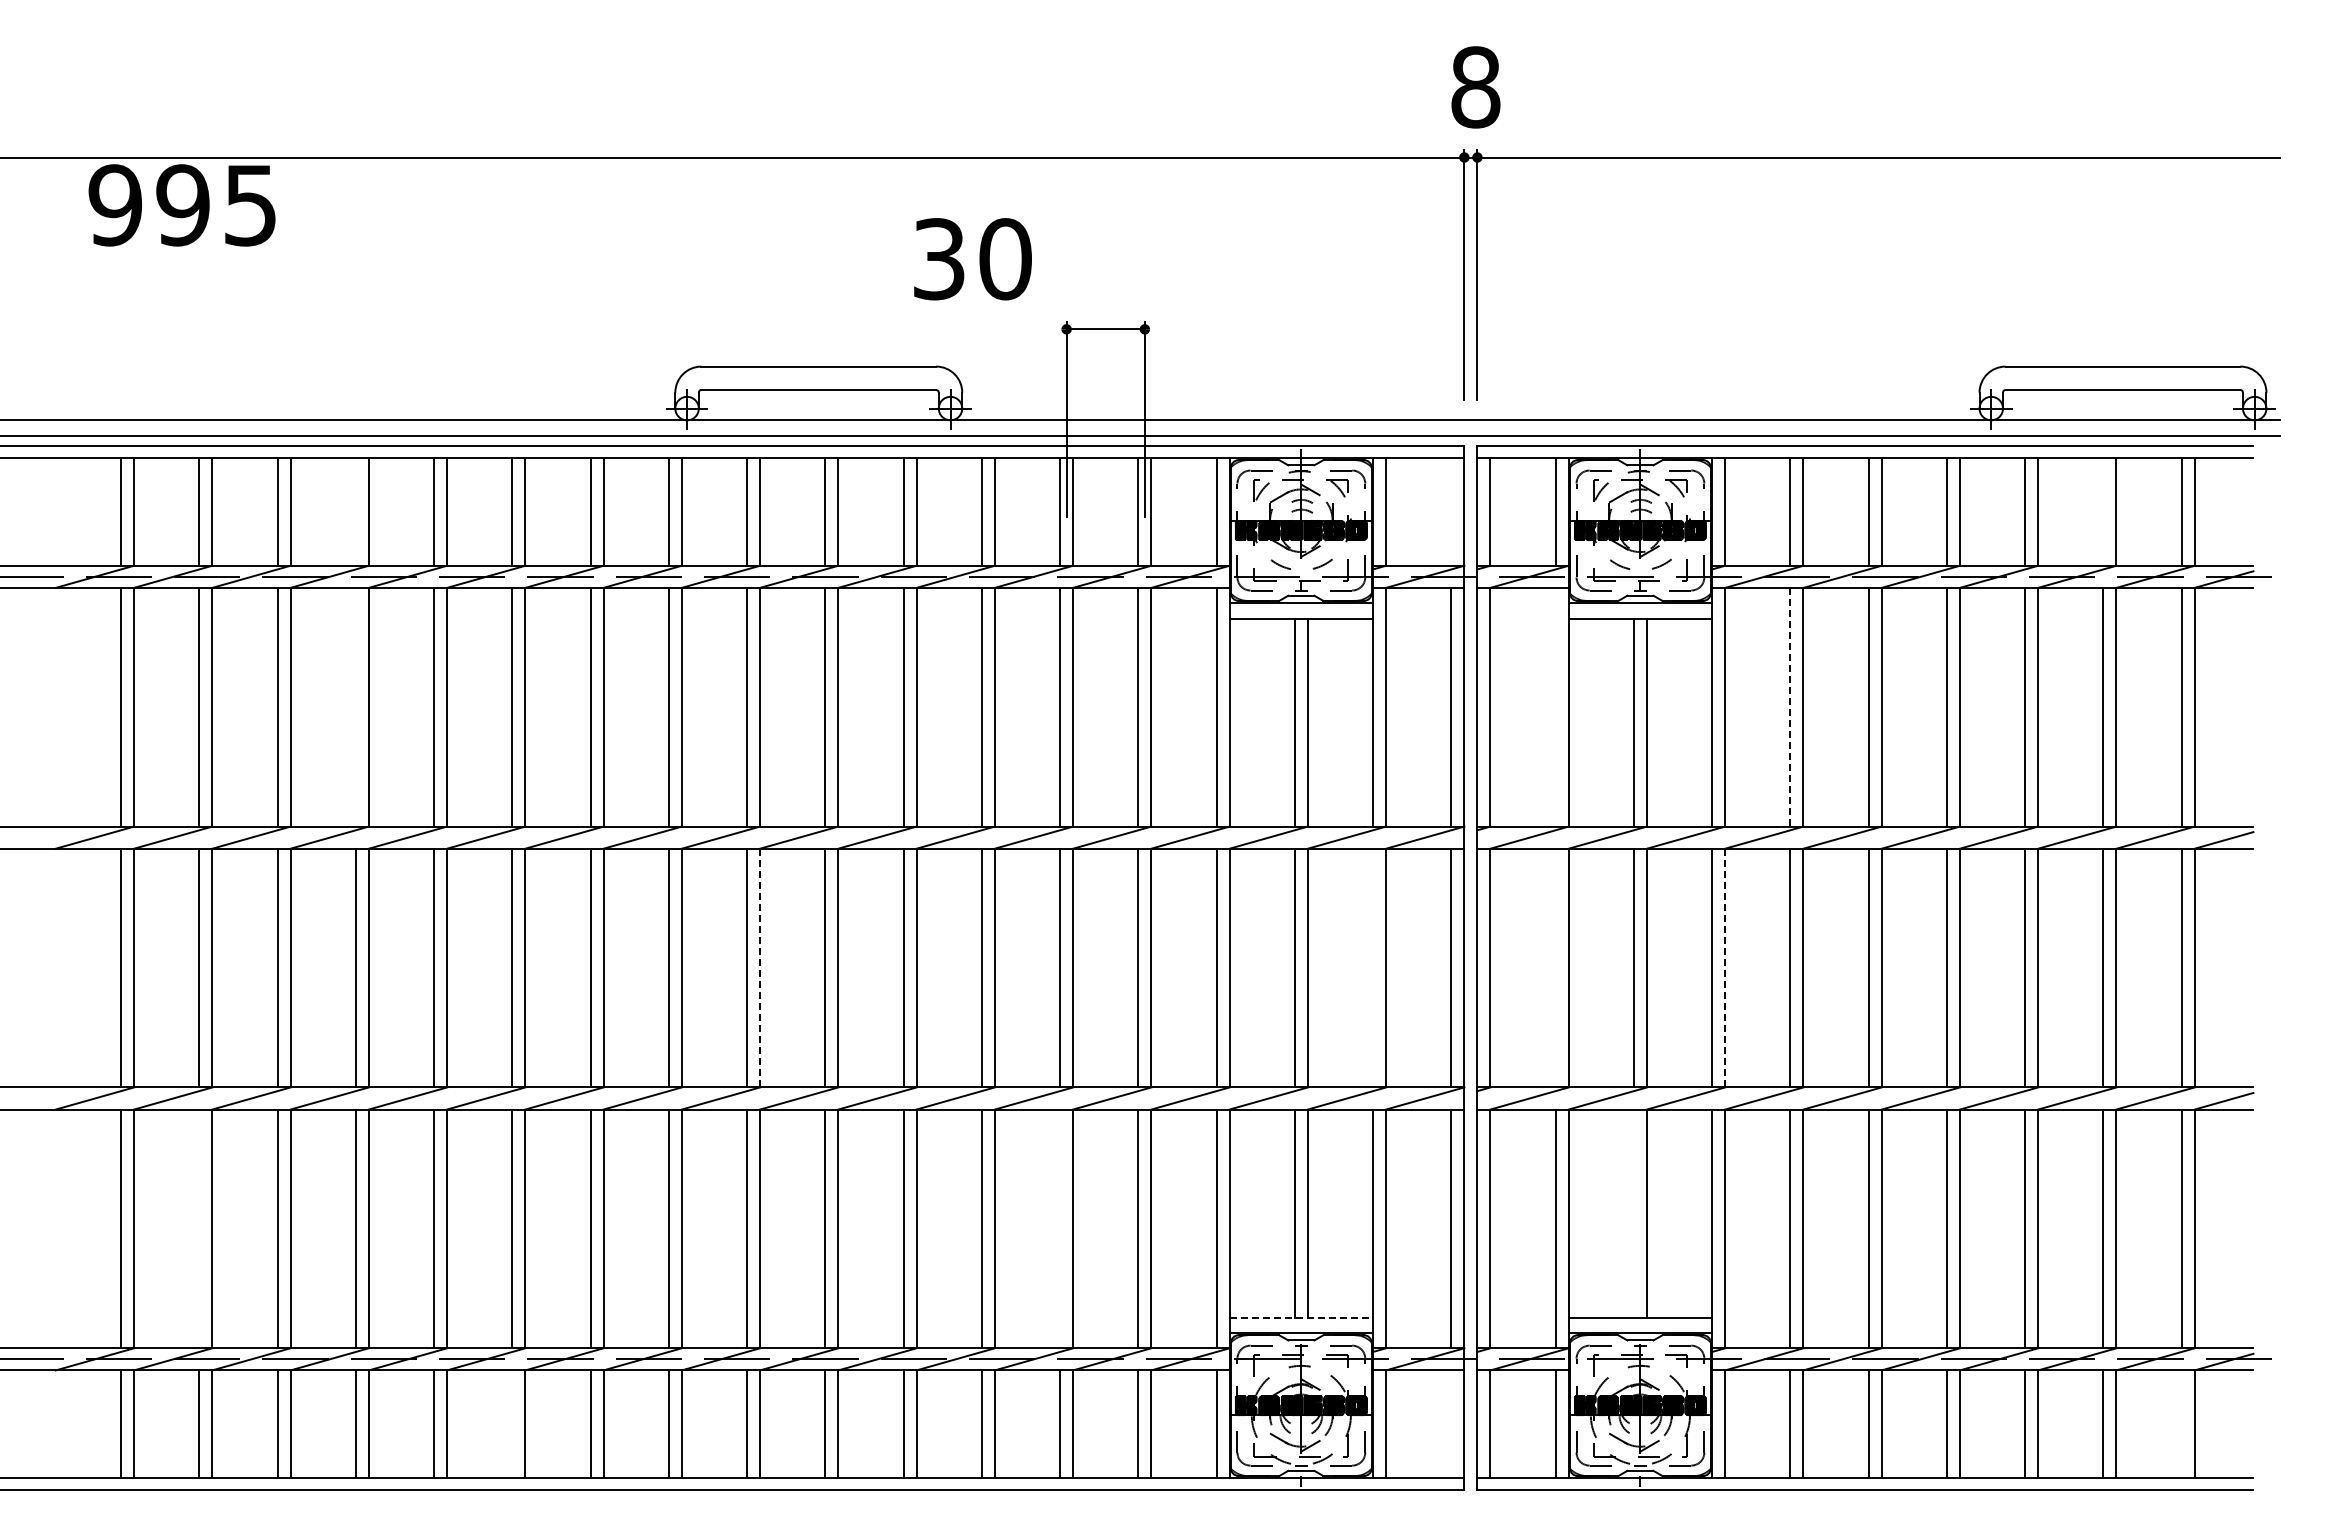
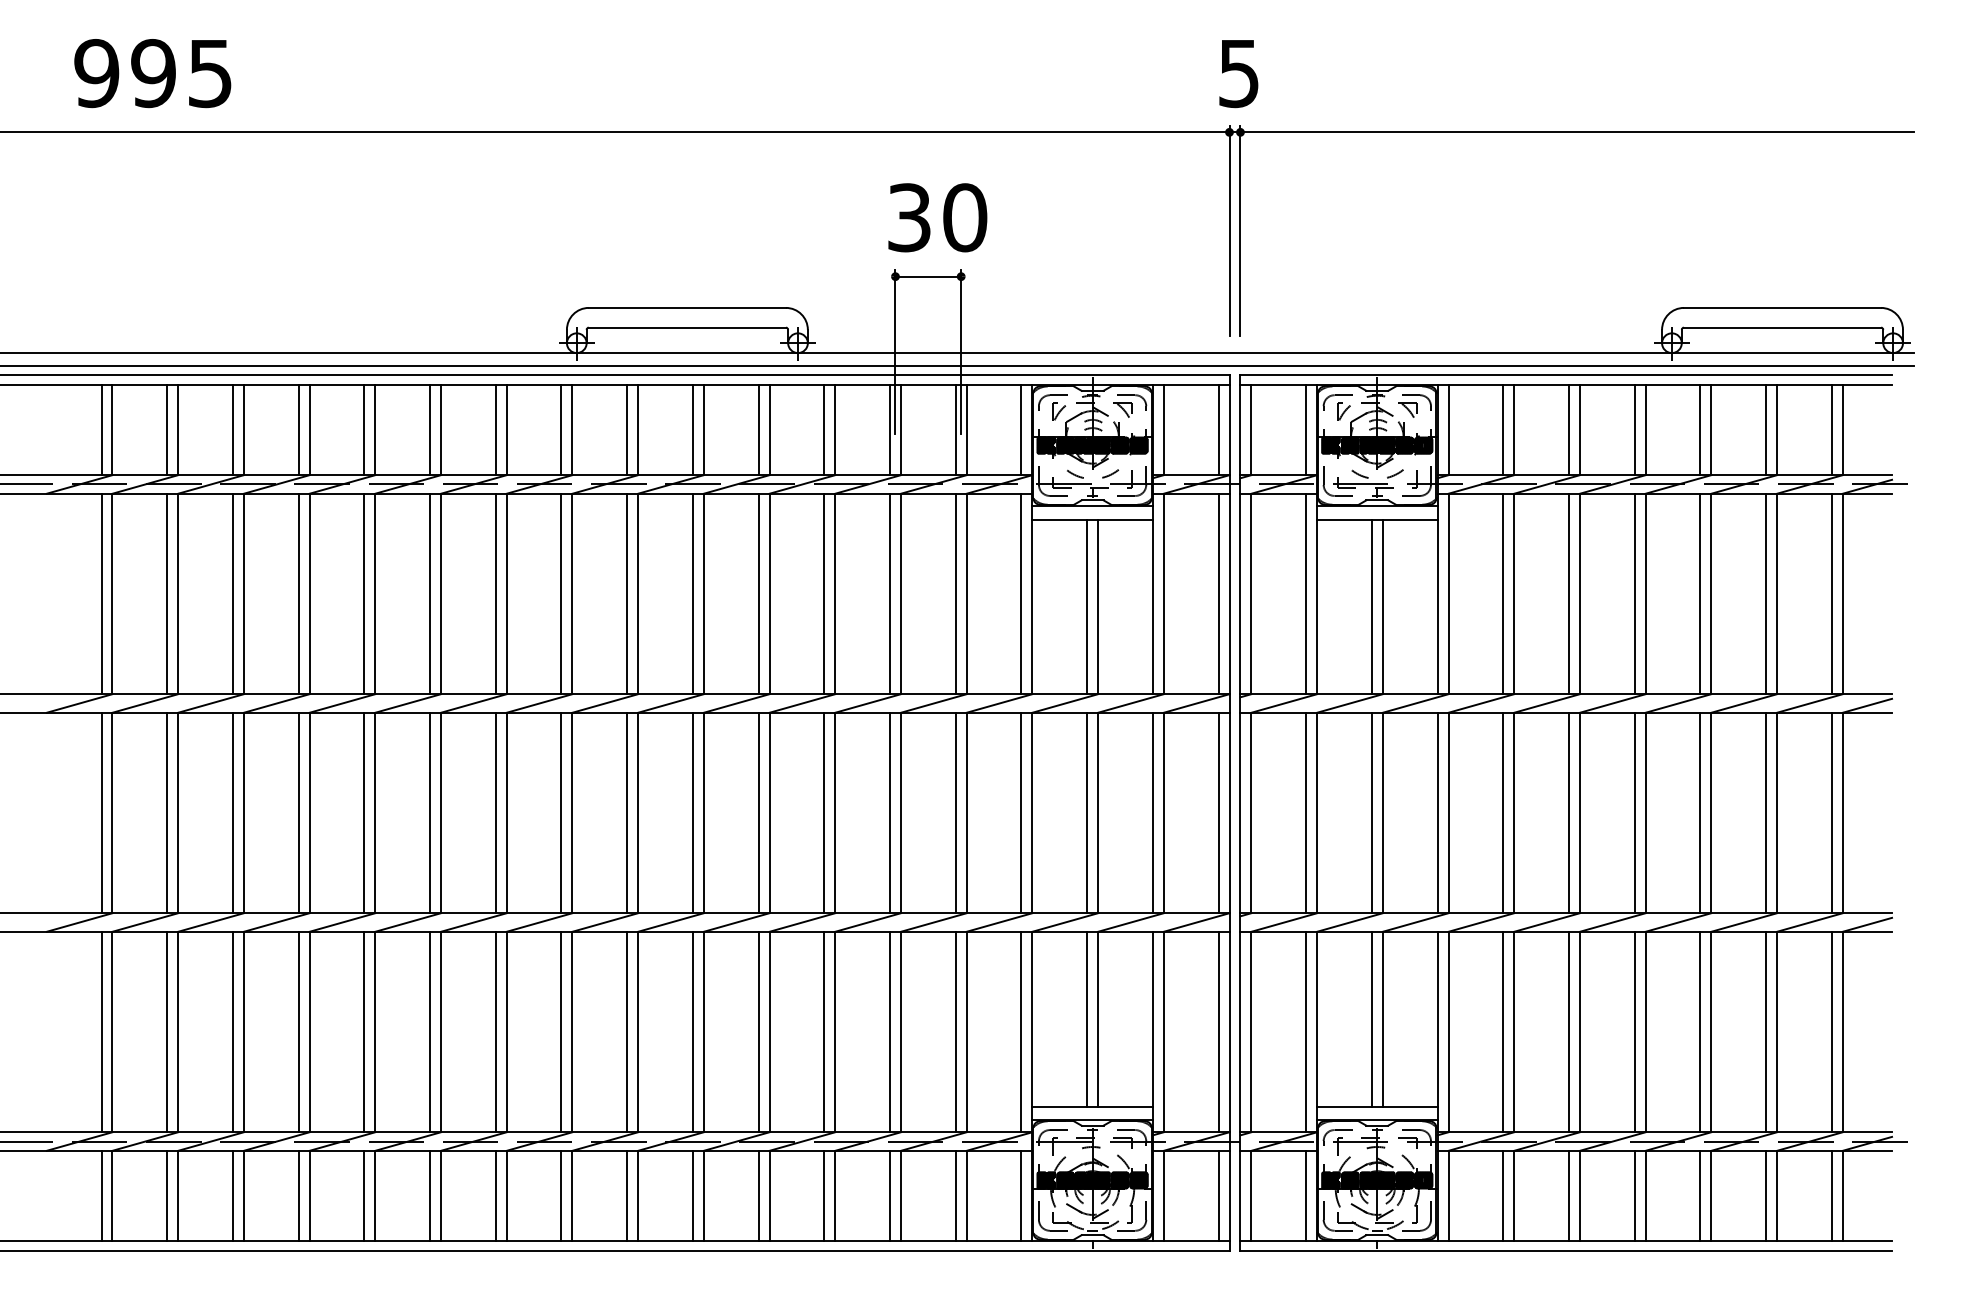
text: (1475, 87) -> (1238, 73), 8 -> 5
text: (181, 205) -> (152, 73), moved
text: (972, 259) -> (937, 218), moved
line: (355, 511) -> (298, 429), added
line: (1451, 511) -> (1218, 429), added
line: (2103, 511) -> (1766, 429), added
line: (355, 706) -> (298, 593), added
line: (1555, 706) -> (1306, 593), added
line: (1790, 707) -> (1503, 594), dashed -> solid
line: (1373, 967) -> (1153, 812), added
line: (1555, 967) -> (1306, 812), added
line: (760, 968) -> (638, 813), dashed -> solid
line: (1725, 968) -> (1448, 813), dashed -> solid
line: (1633, 1213) -> (1371, 1019), added
line: (199, 1228) -> (167, 1031), added
line: (1060, 1228) -> (890, 1031), added
line: (1301, 1317) -> (1092, 1106), dashed -> solid
line: (512, 1424) -> (430, 1196), added
line: (1451, 1424) -> (1218, 1196), added
line: (2181, 1424) -> (1831, 1196), added

